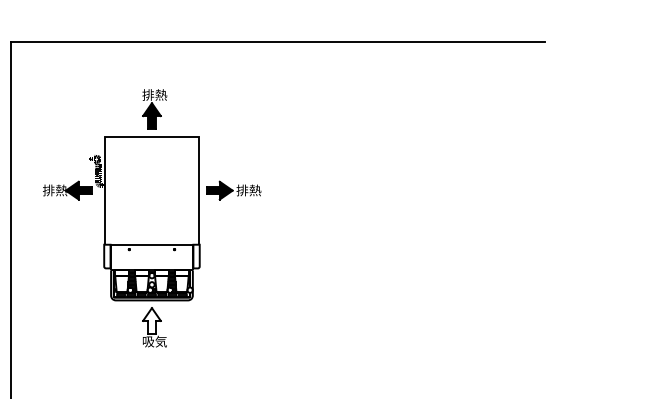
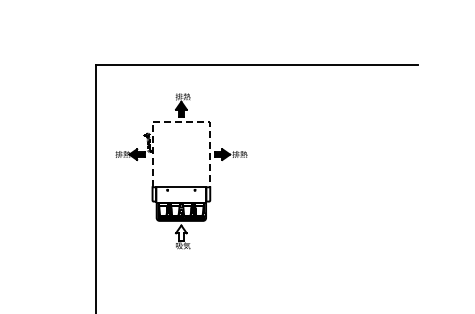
line: (152, 135) -> (181, 121), solid -> dashed

